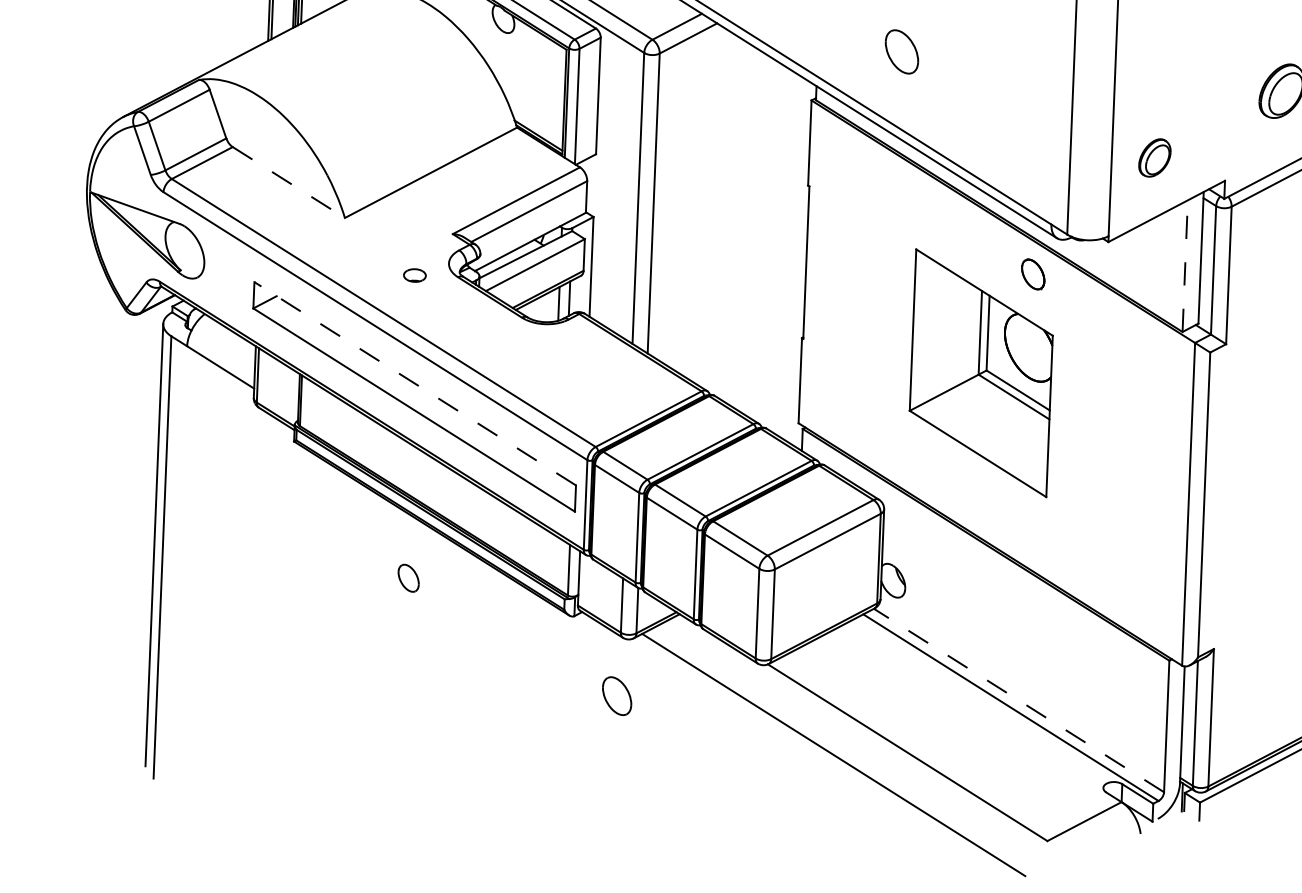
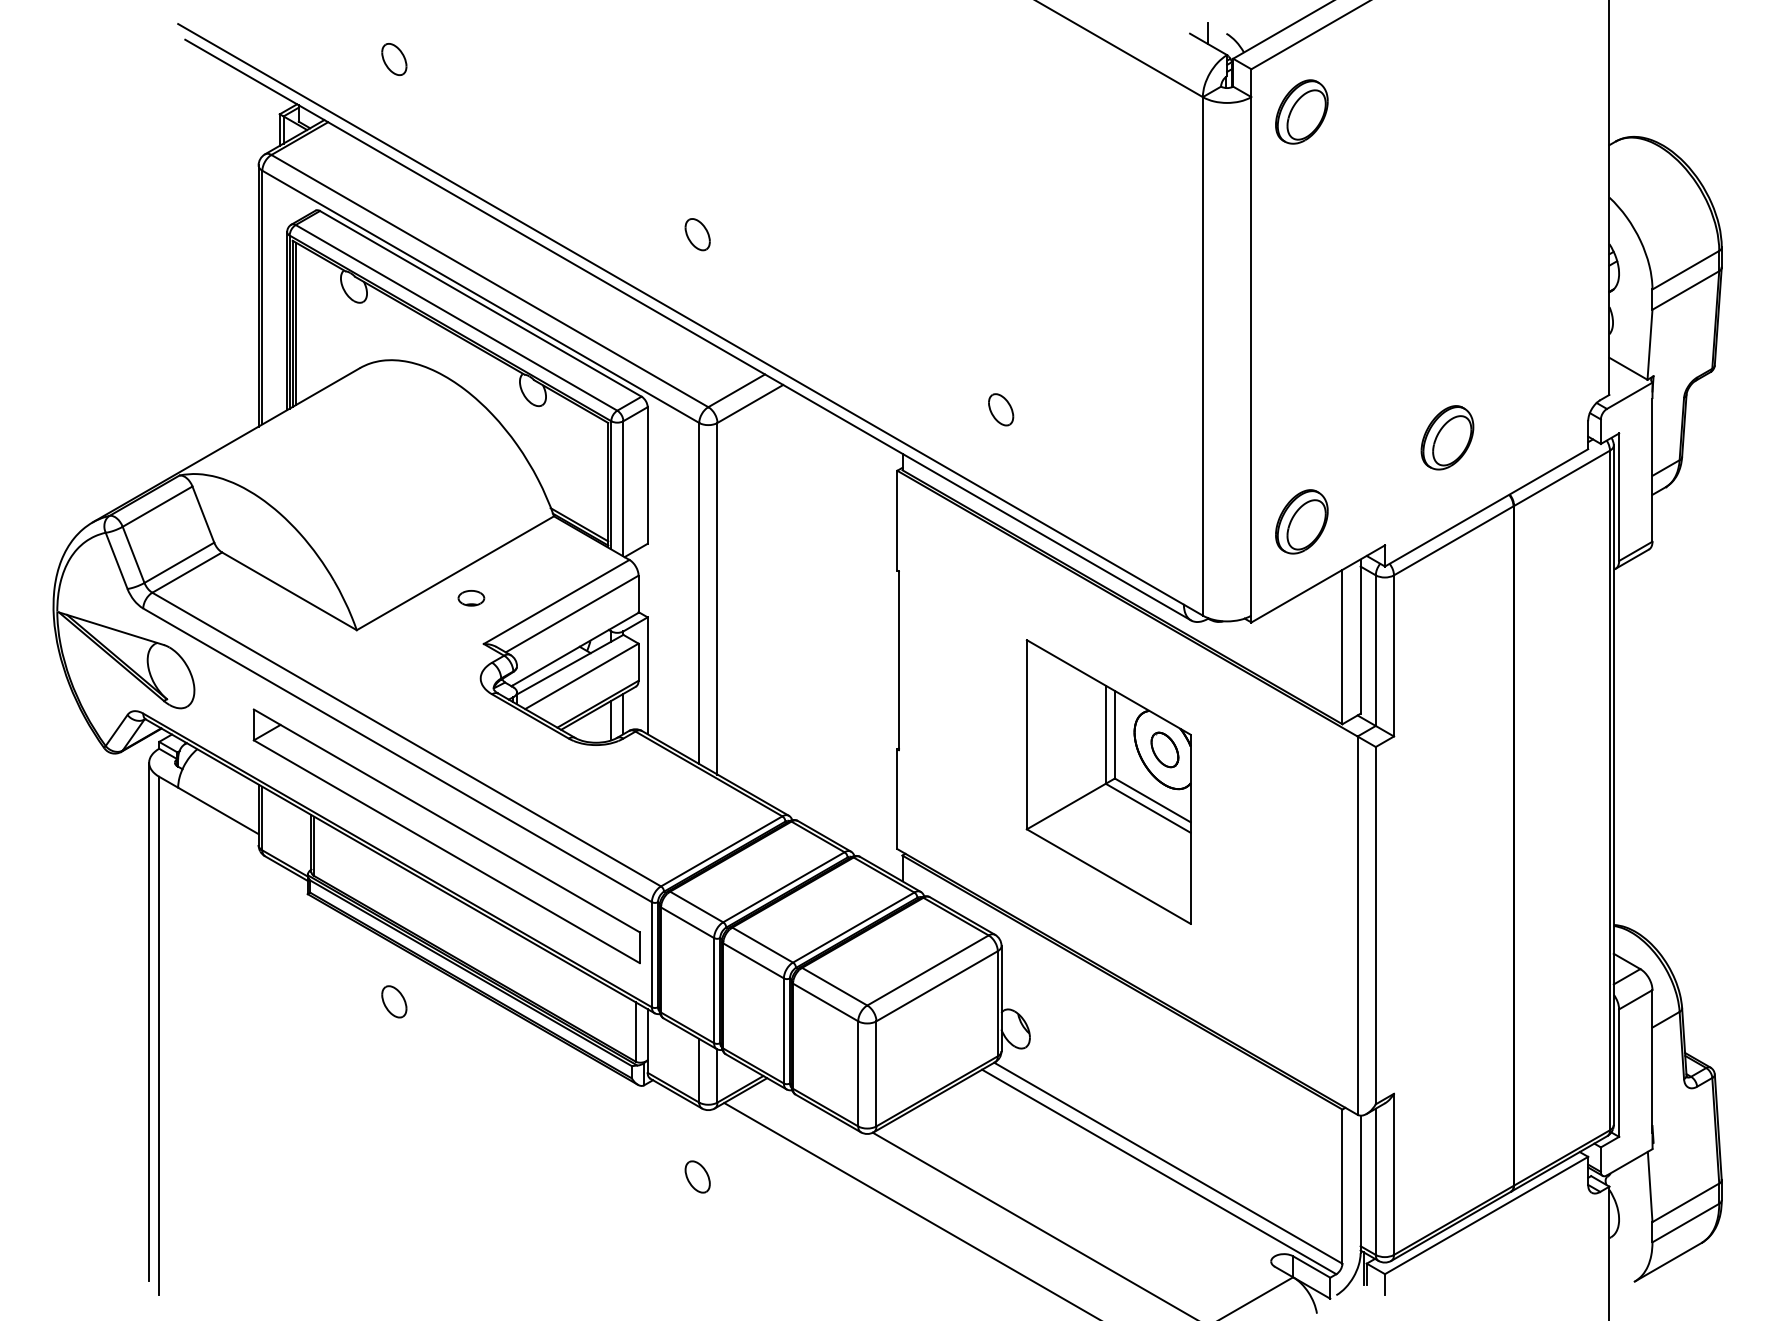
part: (902, 51) -> (1001, 409), size x0.62
part: (1154, 157) -> (1301, 521), size x1.43
line: (288, 182) -> (289, 591), dashed -> solid
line: (1185, 265) -> (1342, 646), dashed -> solid
part: (1032, 274) -> (1164, 749), moved
part: (414, 275) -> (471, 598), moved
line: (414, 383) -> (446, 820), dashed -> solid
part: (408, 577) -> (394, 1001), moved
part: (616, 695) -> (697, 1176), size x0.71
line: (1018, 699) -> (1167, 1162), dashed -> solid

